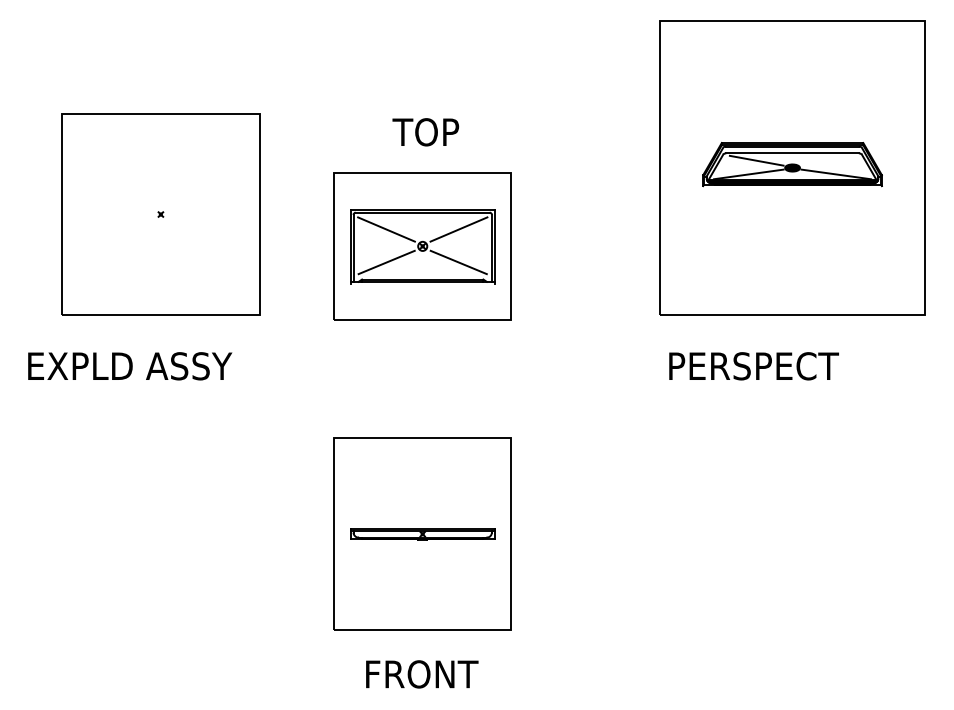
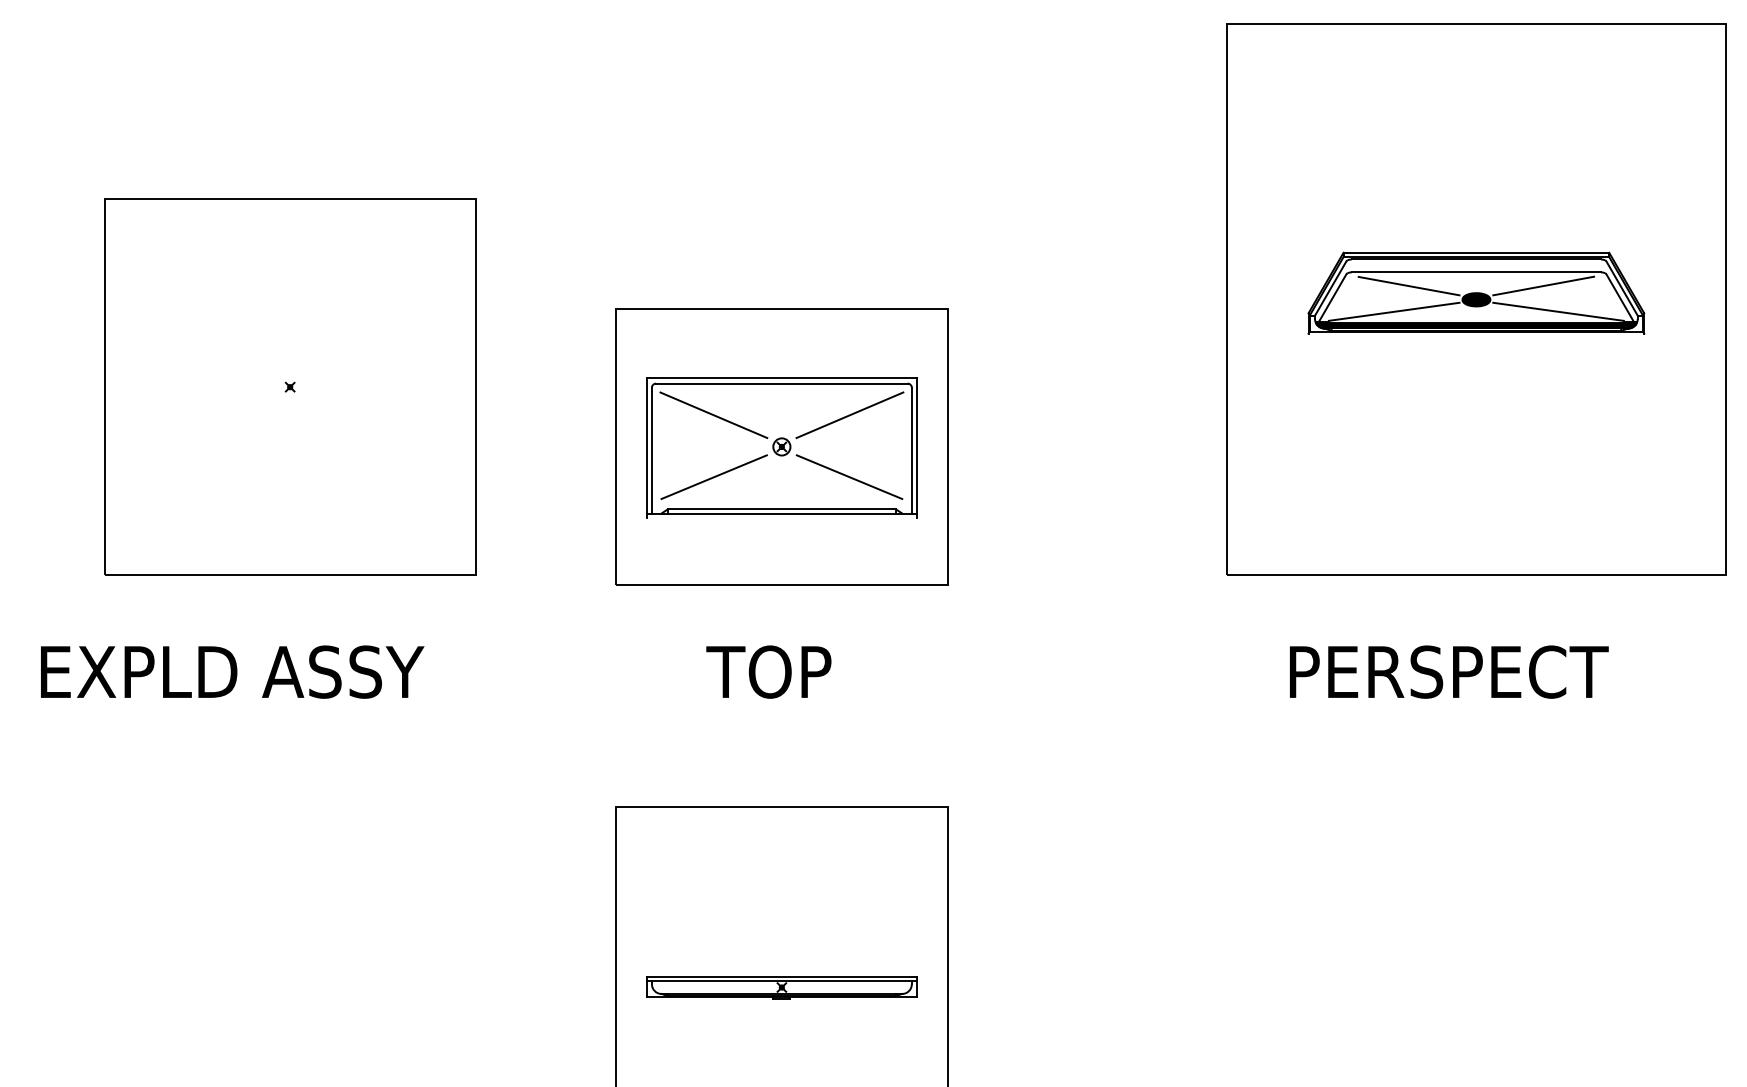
text: (425, 132) -> (768, 672), moved
line: (828, 160) -> (1543, 285), added
text: (753, 366) -> (1448, 672), moved

